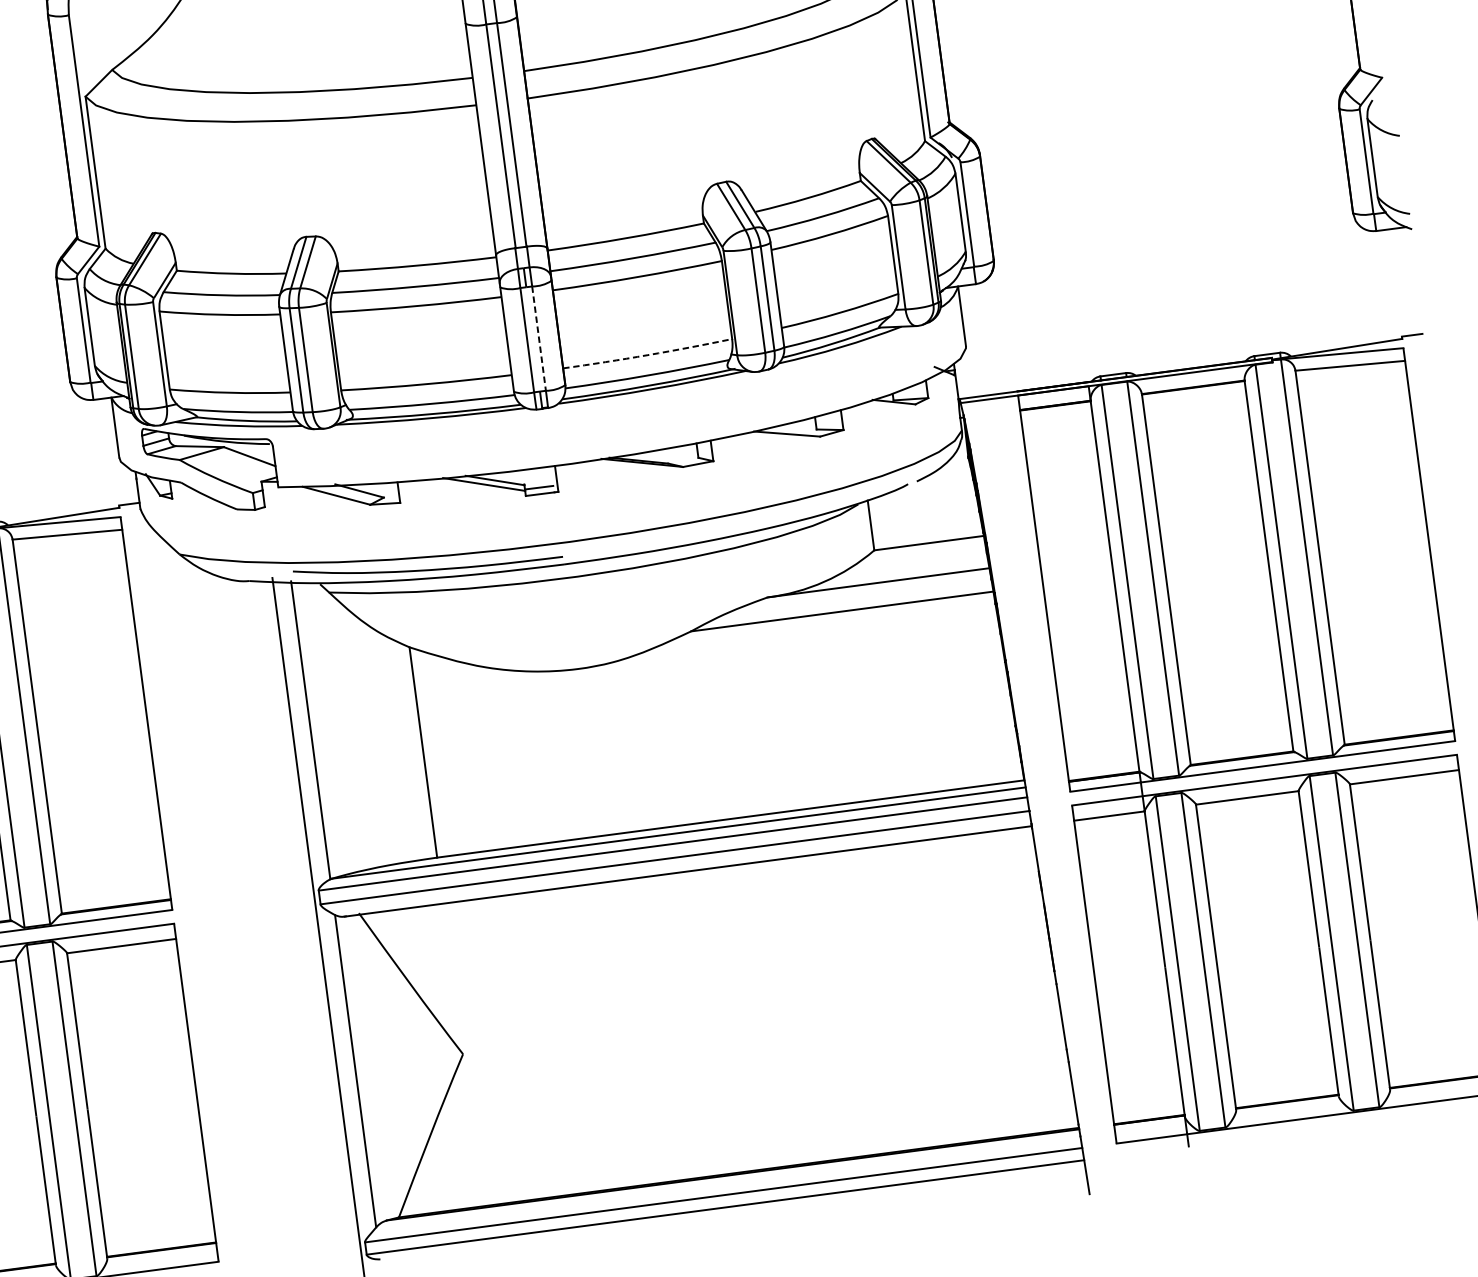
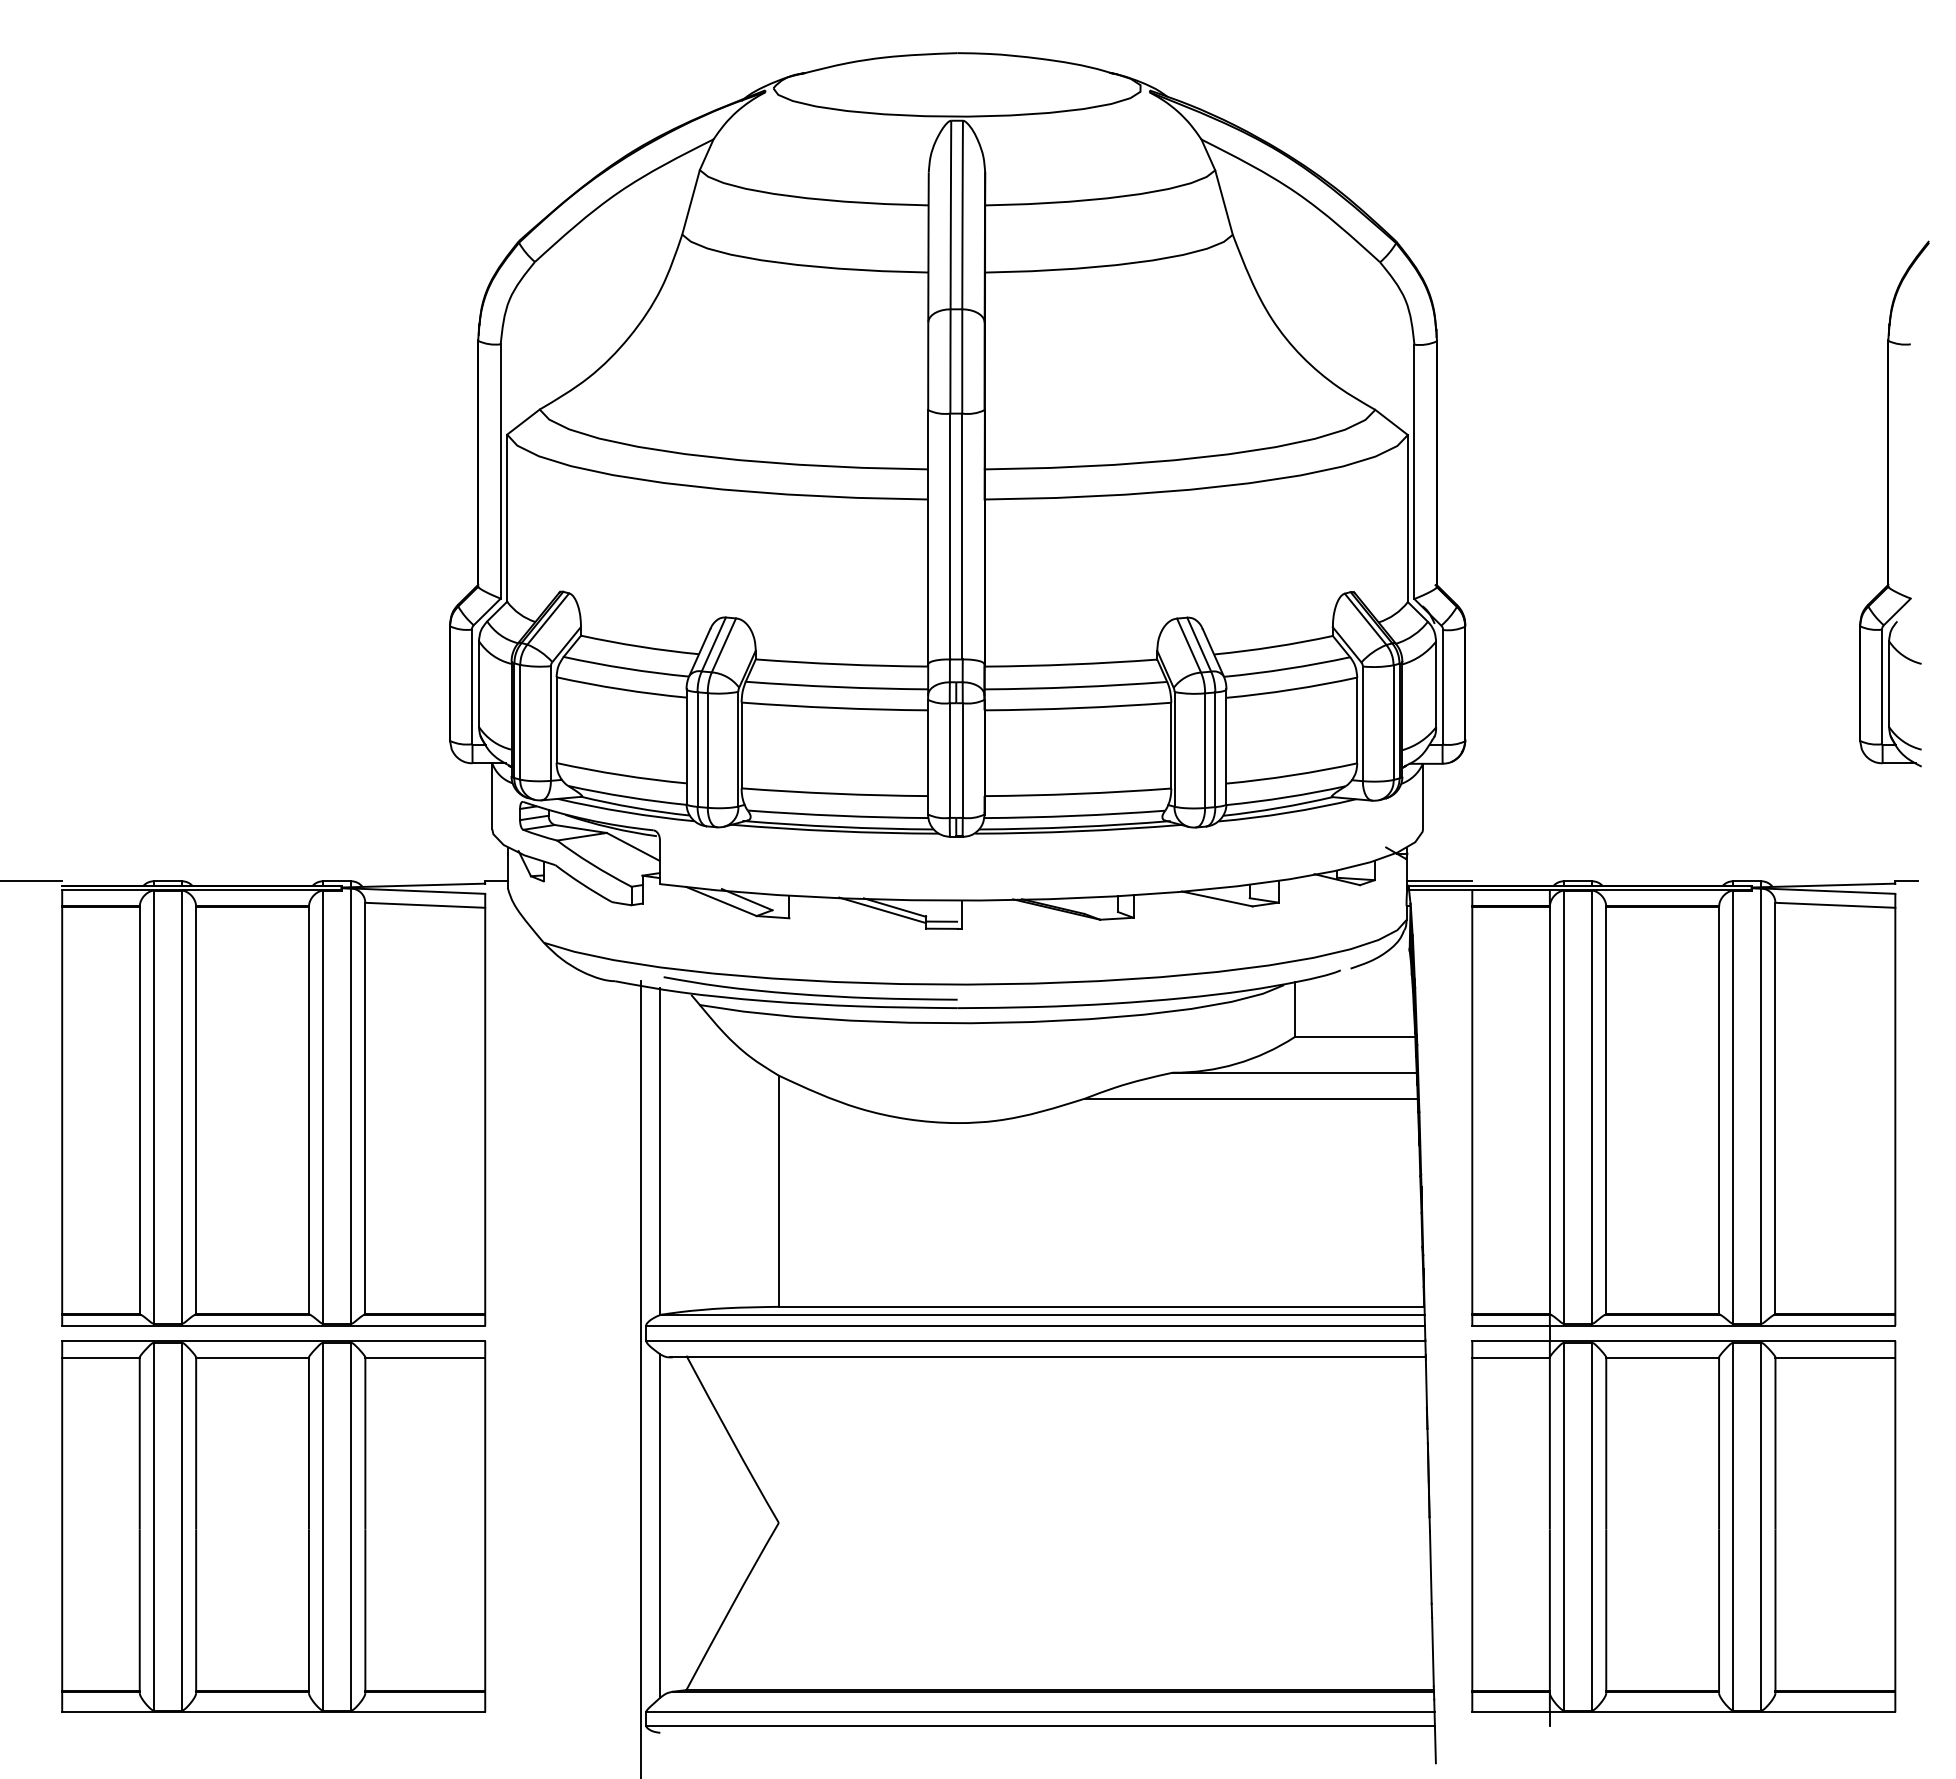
line: (538, 339) -> (962, 761), dashed -> solid
arc: (648, 354) -> (1078, 793), dashed -> solid
line: (987, 391) -> (1439, 881), added

